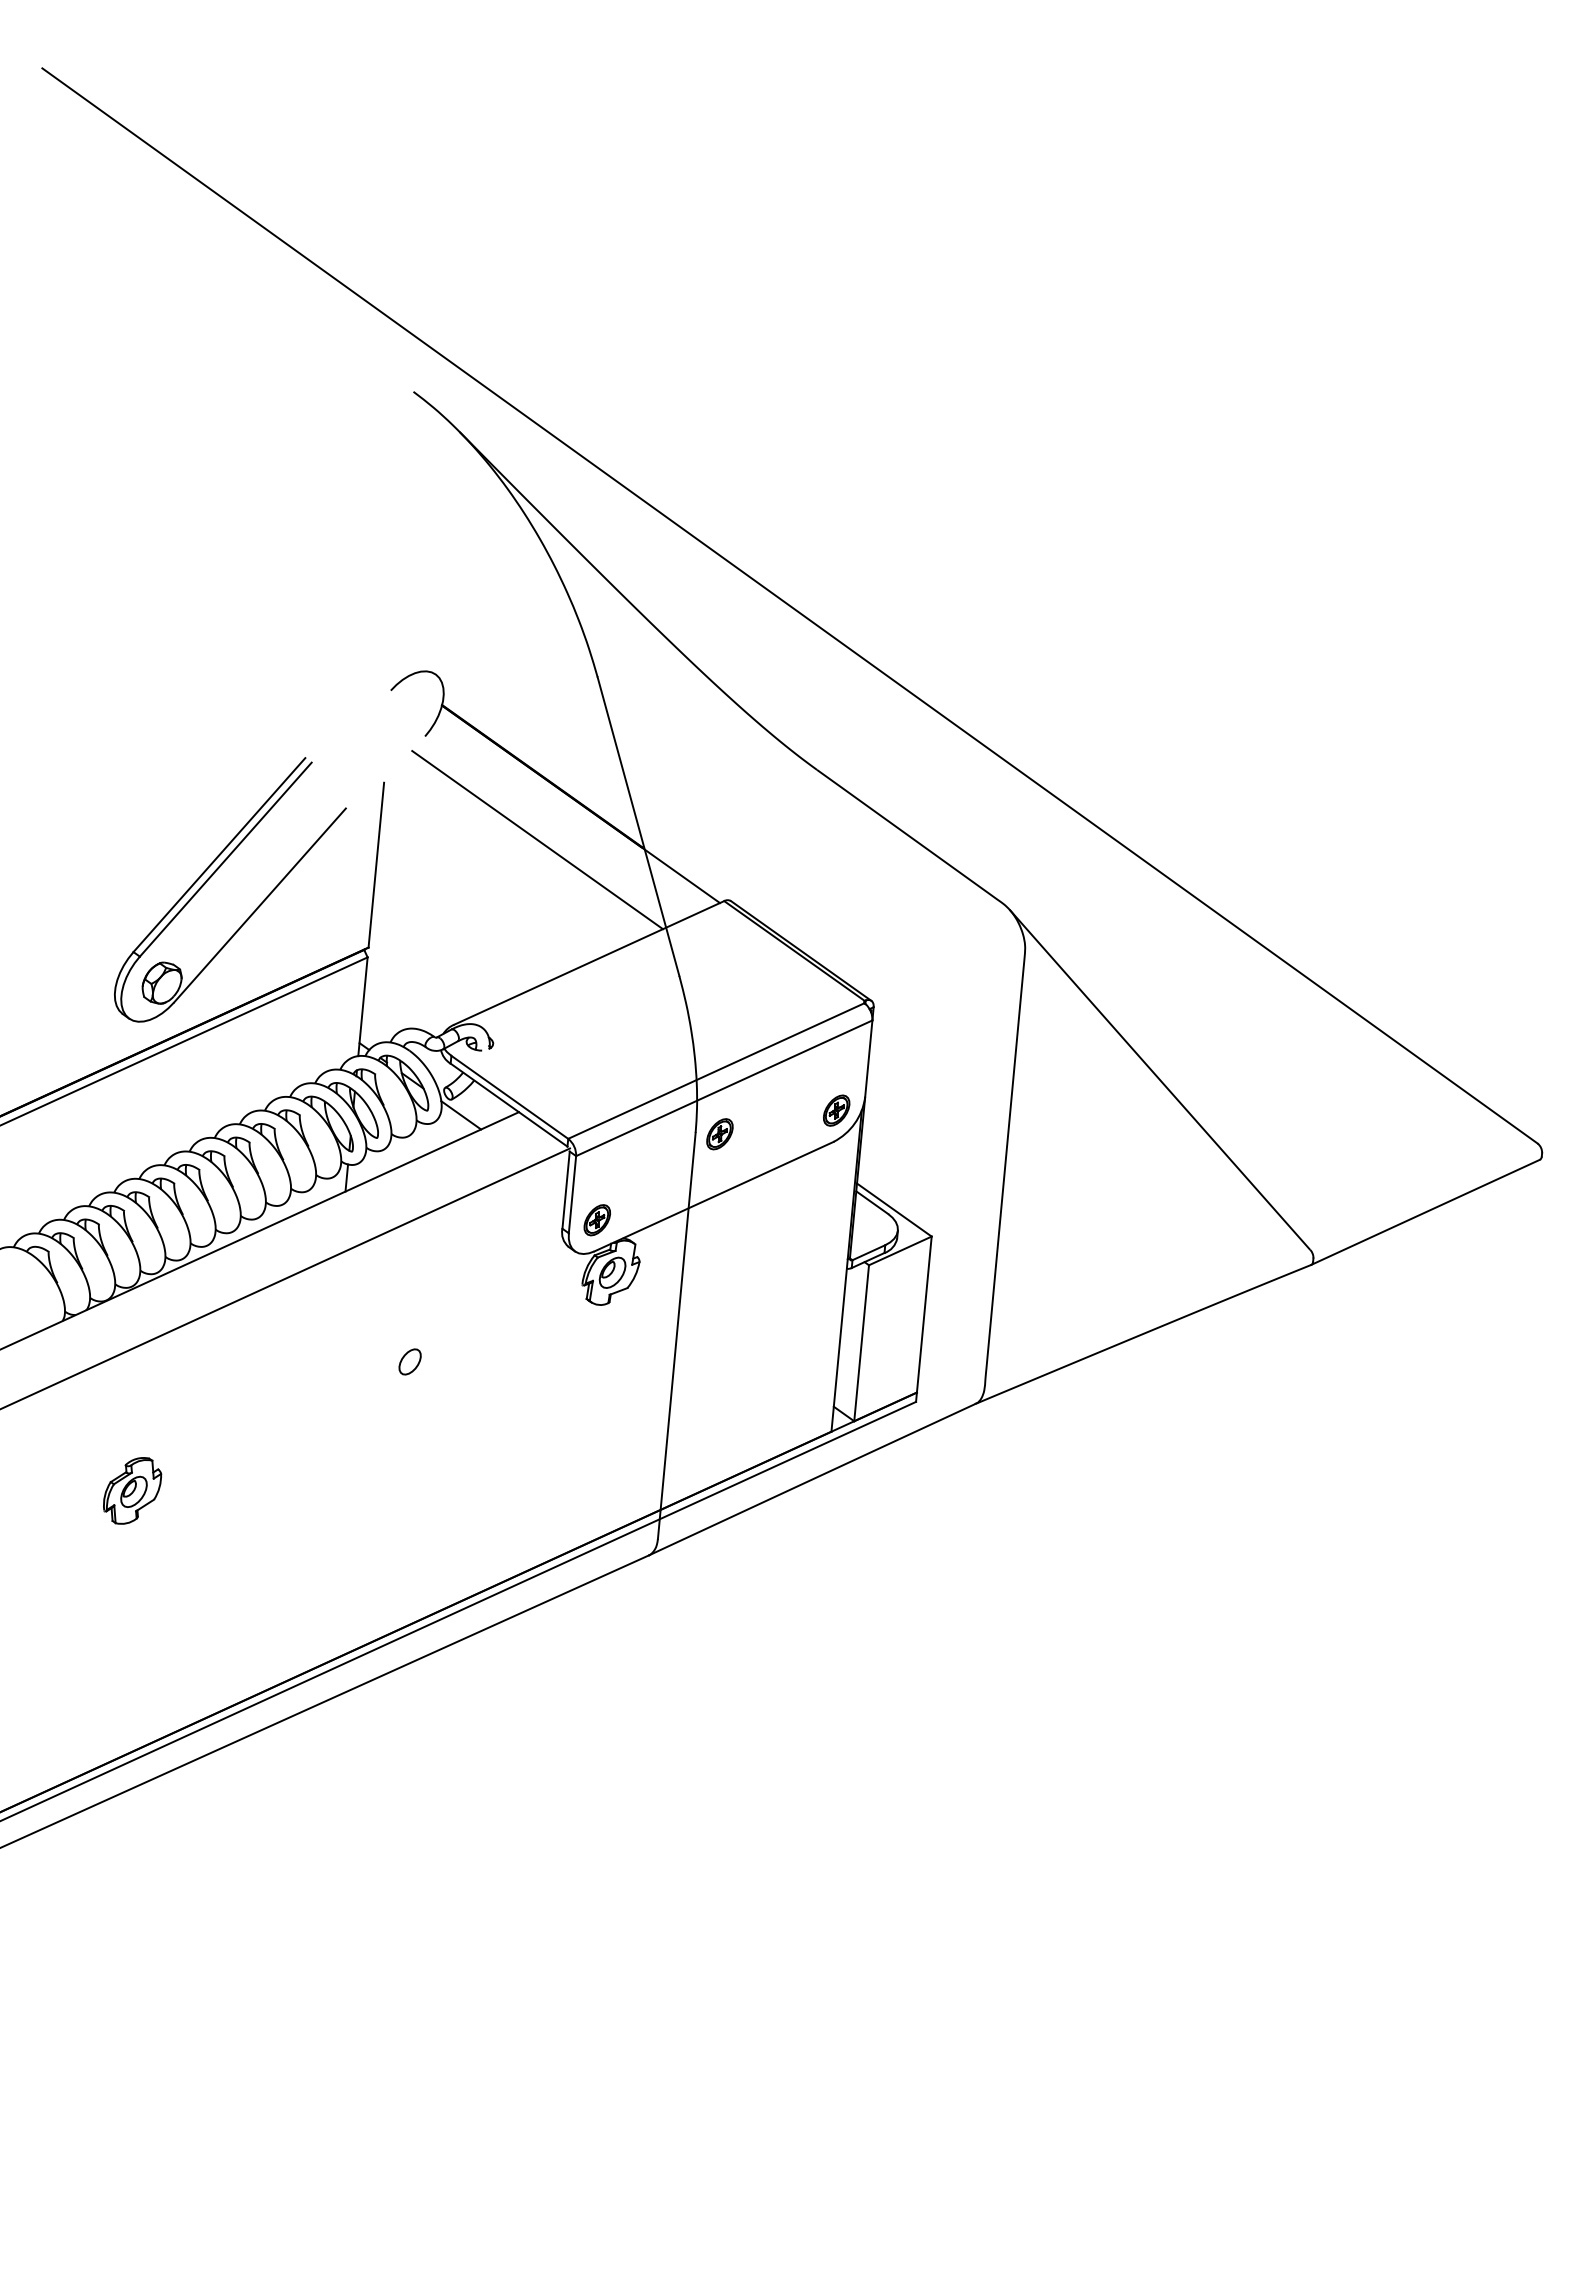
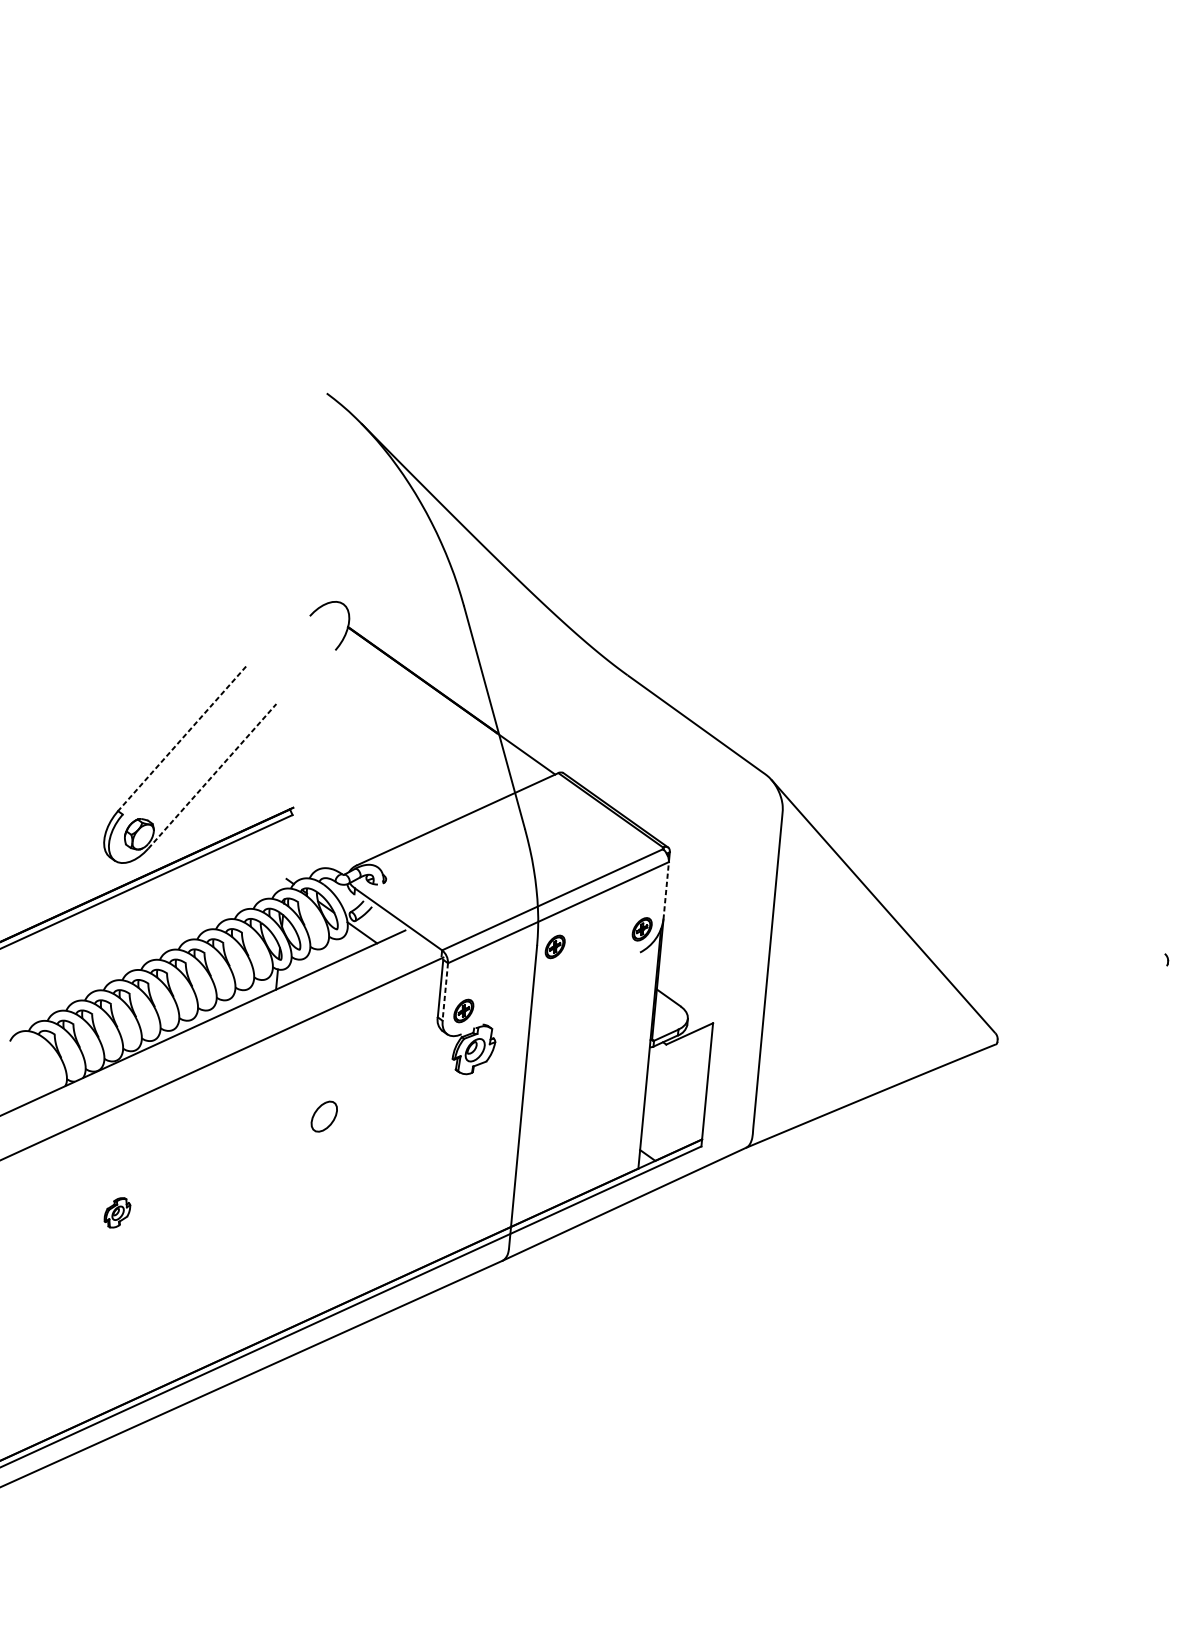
line: (789, 605) -> (607, 552), removed
line: (537, 840) -> (419, 727), removed
line: (219, 855) -> (182, 739), solid -> dashed
line: (225, 859) -> (186, 742), removed
line: (376, 864) -> (299, 745), removed
line: (260, 905) -> (212, 776), solid -> dashed
line: (362, 1006) -> (288, 851), removed
line: (868, 1059) -> (665, 891), solid -> dashed
line: (508, 1104) -> (397, 924), removed
line: (572, 1194) -> (445, 991), solid -> dashed
line: (713, 1196) -> (550, 993), removed
line: (894, 1209) -> (685, 1003), removed
line: (1425, 1211) -> (1081, 1004), removed
line: (861, 1343) -> (660, 1102), removed
part: (409, 1361) -> (323, 1116), size x1.6
part: (132, 1490) -> (117, 1212), size x0.6

